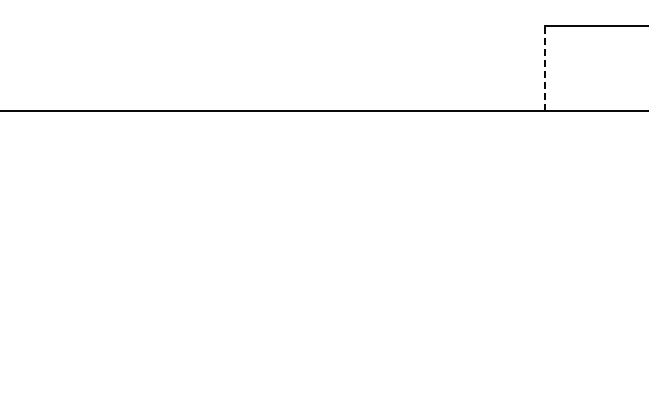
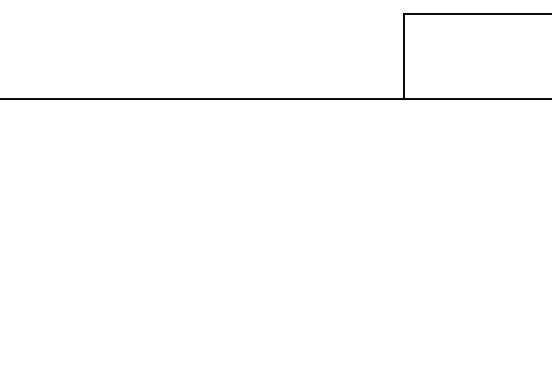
line: (544, 68) -> (403, 56), dashed -> solid

